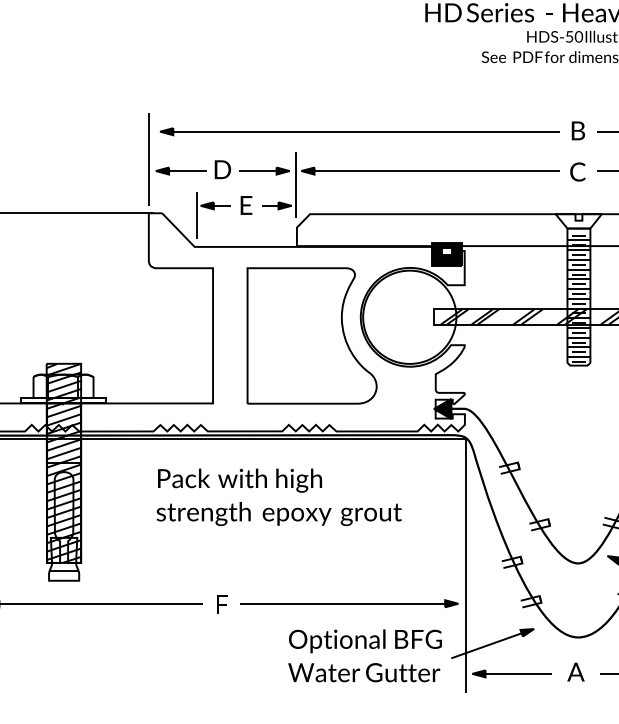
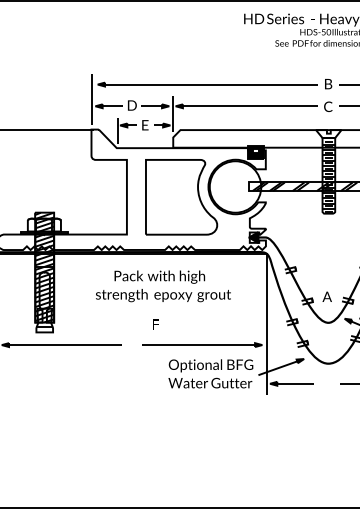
text: (239, 479) -> (159, 276), moved
text: (221, 604) -> (155, 324), moved
text: (574, 671) -> (326, 296), moved

